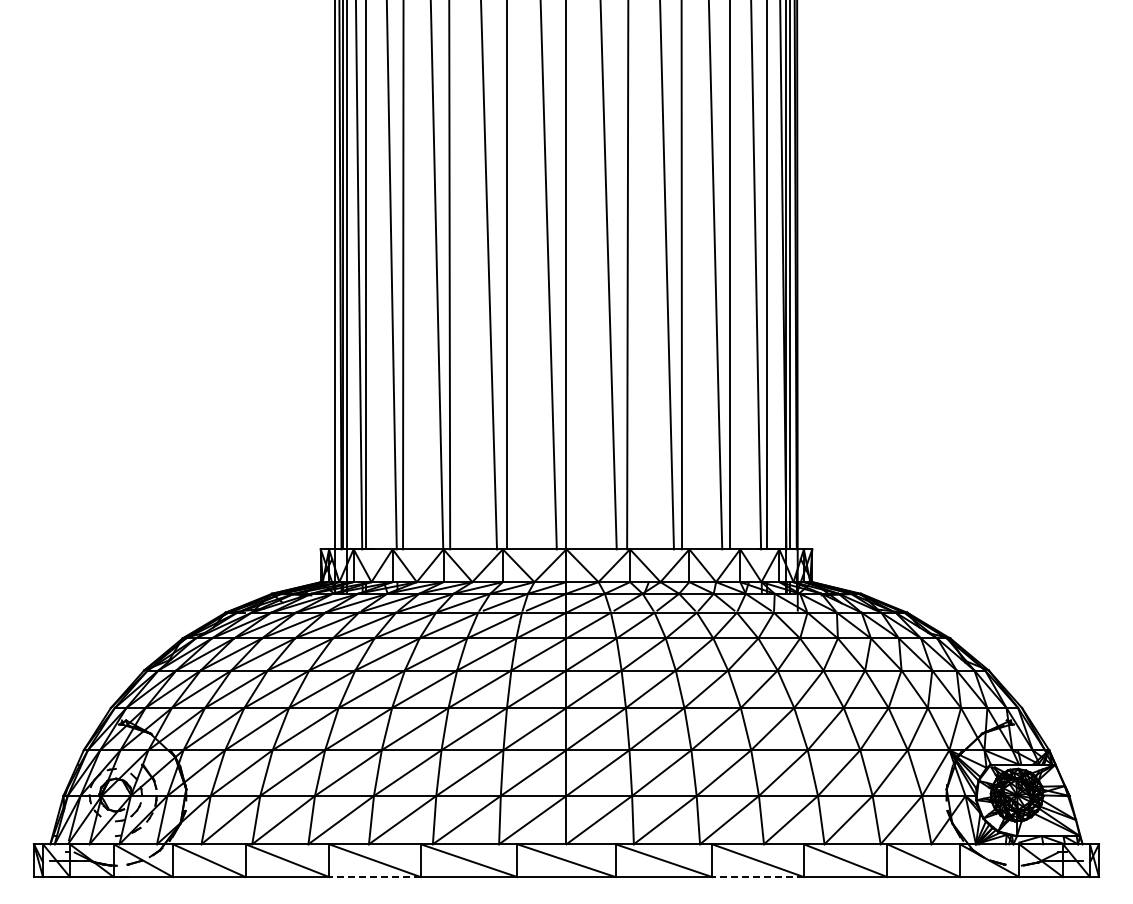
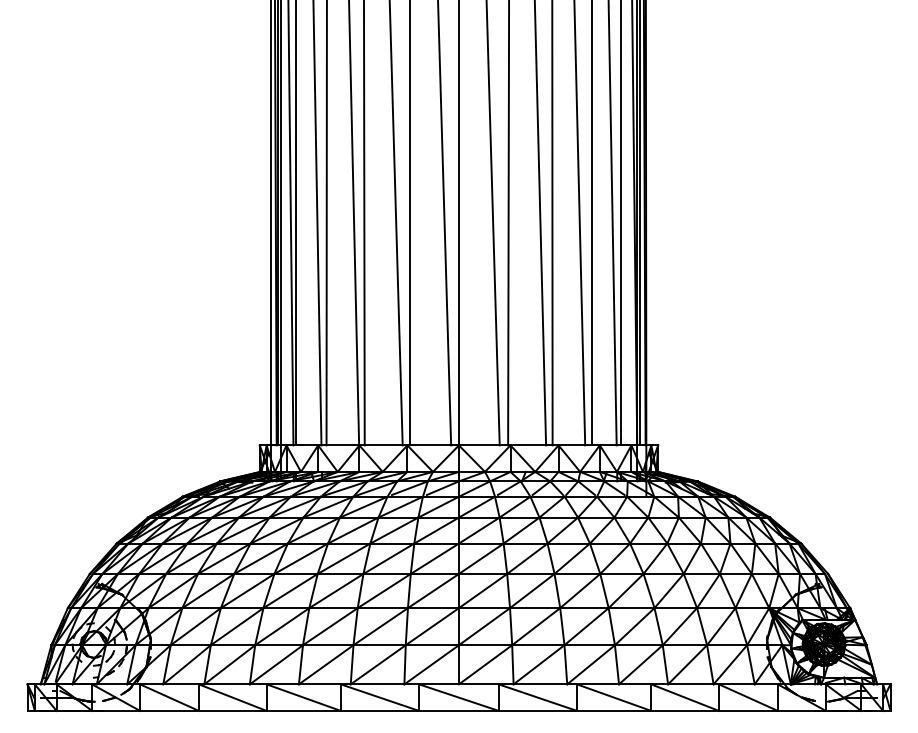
line: (374, 877) -> (303, 711), dashed -> solid
line: (758, 877) -> (614, 711), dashed -> solid

